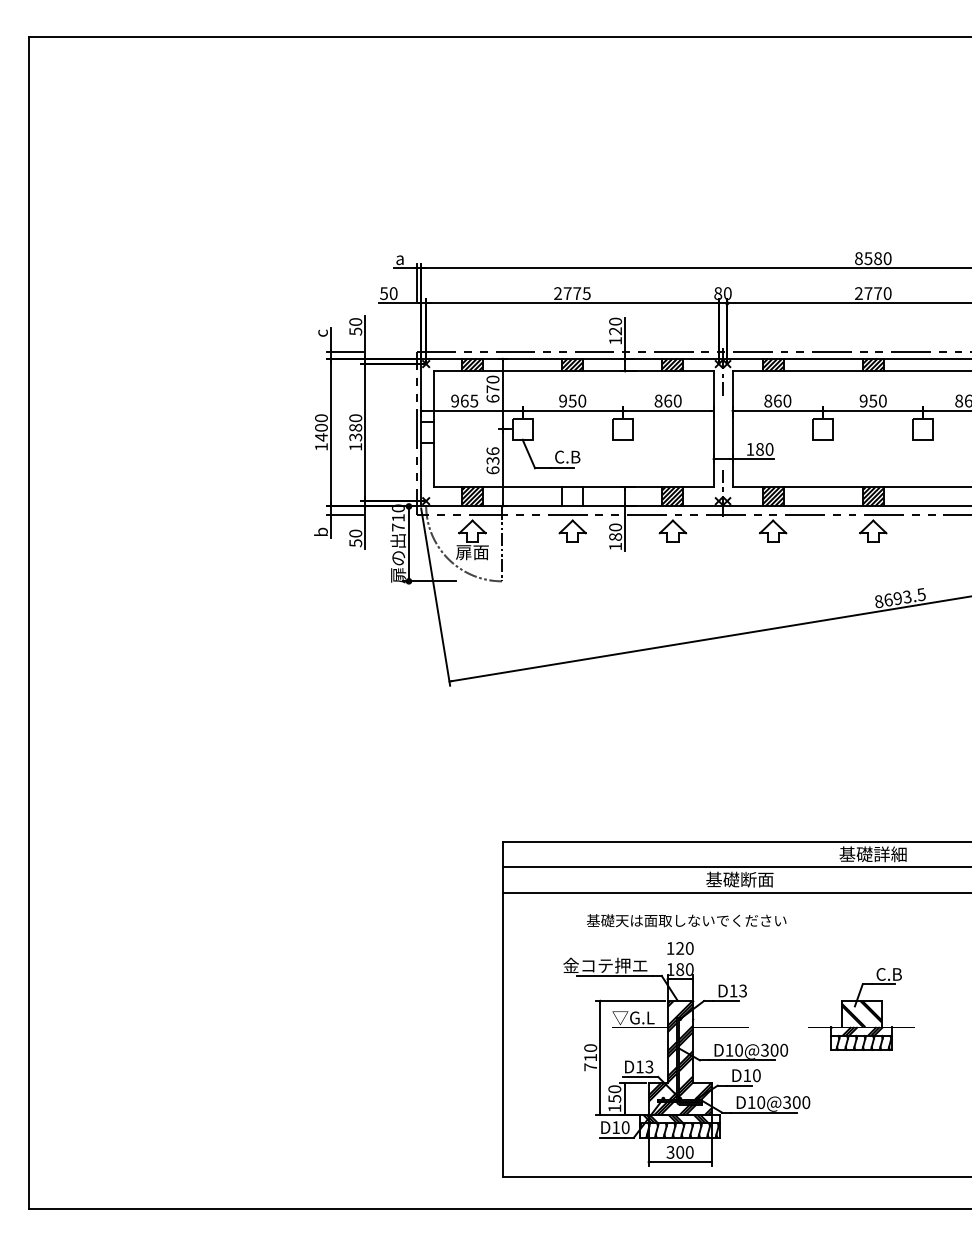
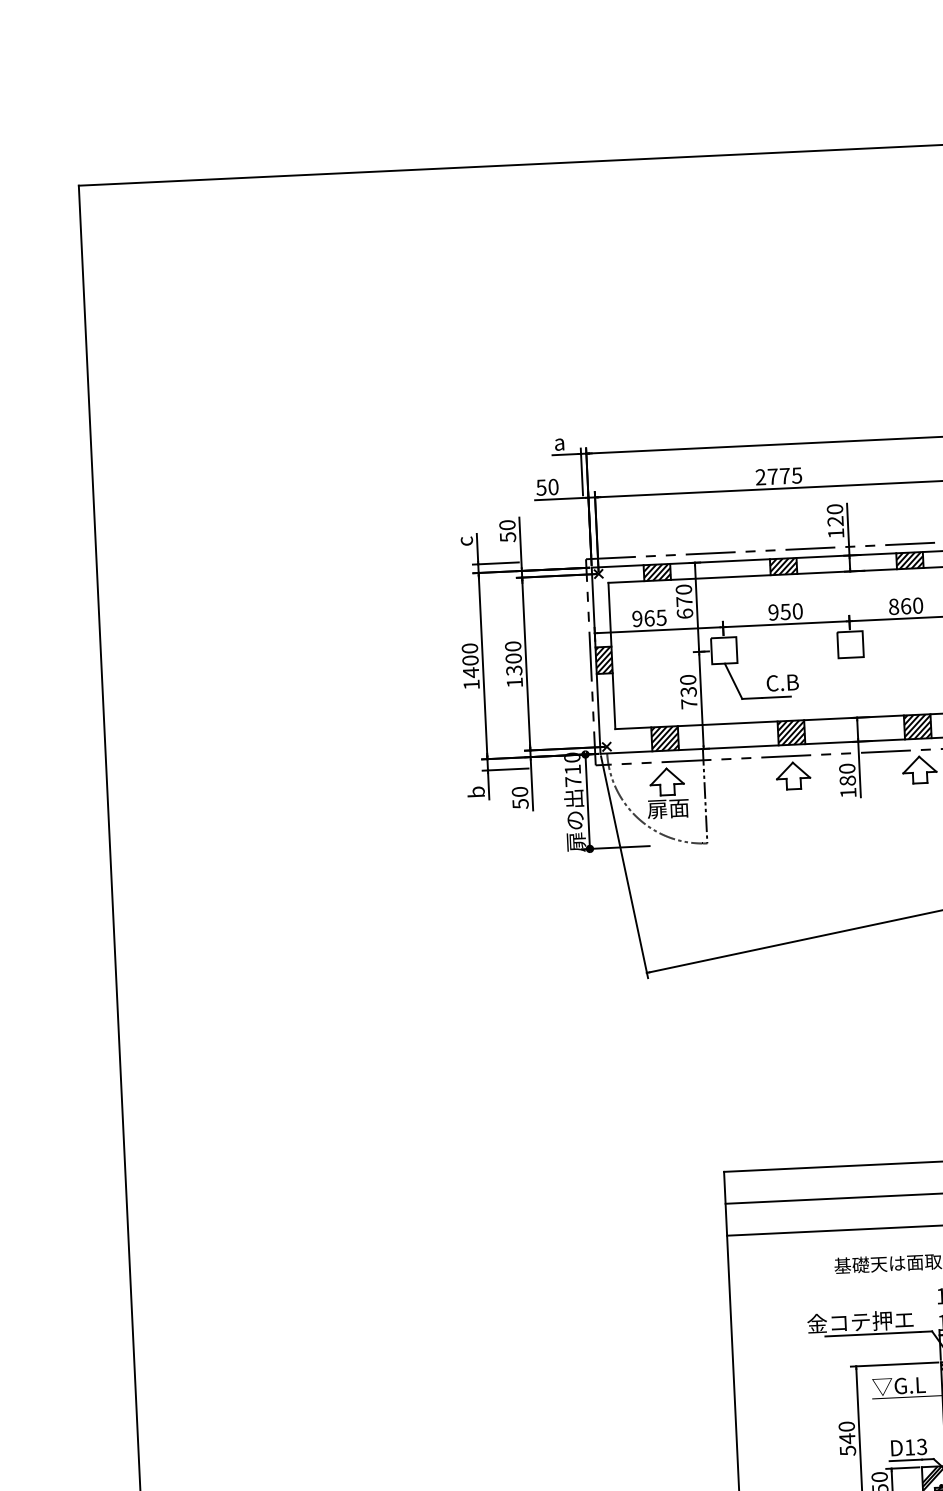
text: (355, 427) -> (513, 658), 1380 -> 1300
hatch: (426, 432) -> (603, 660), added
text: (492, 460) -> (688, 691), 636 -> 730
hatch: (572, 496) -> (791, 732), added
text: (590, 1062) -> (847, 1444), 710 -> 540

